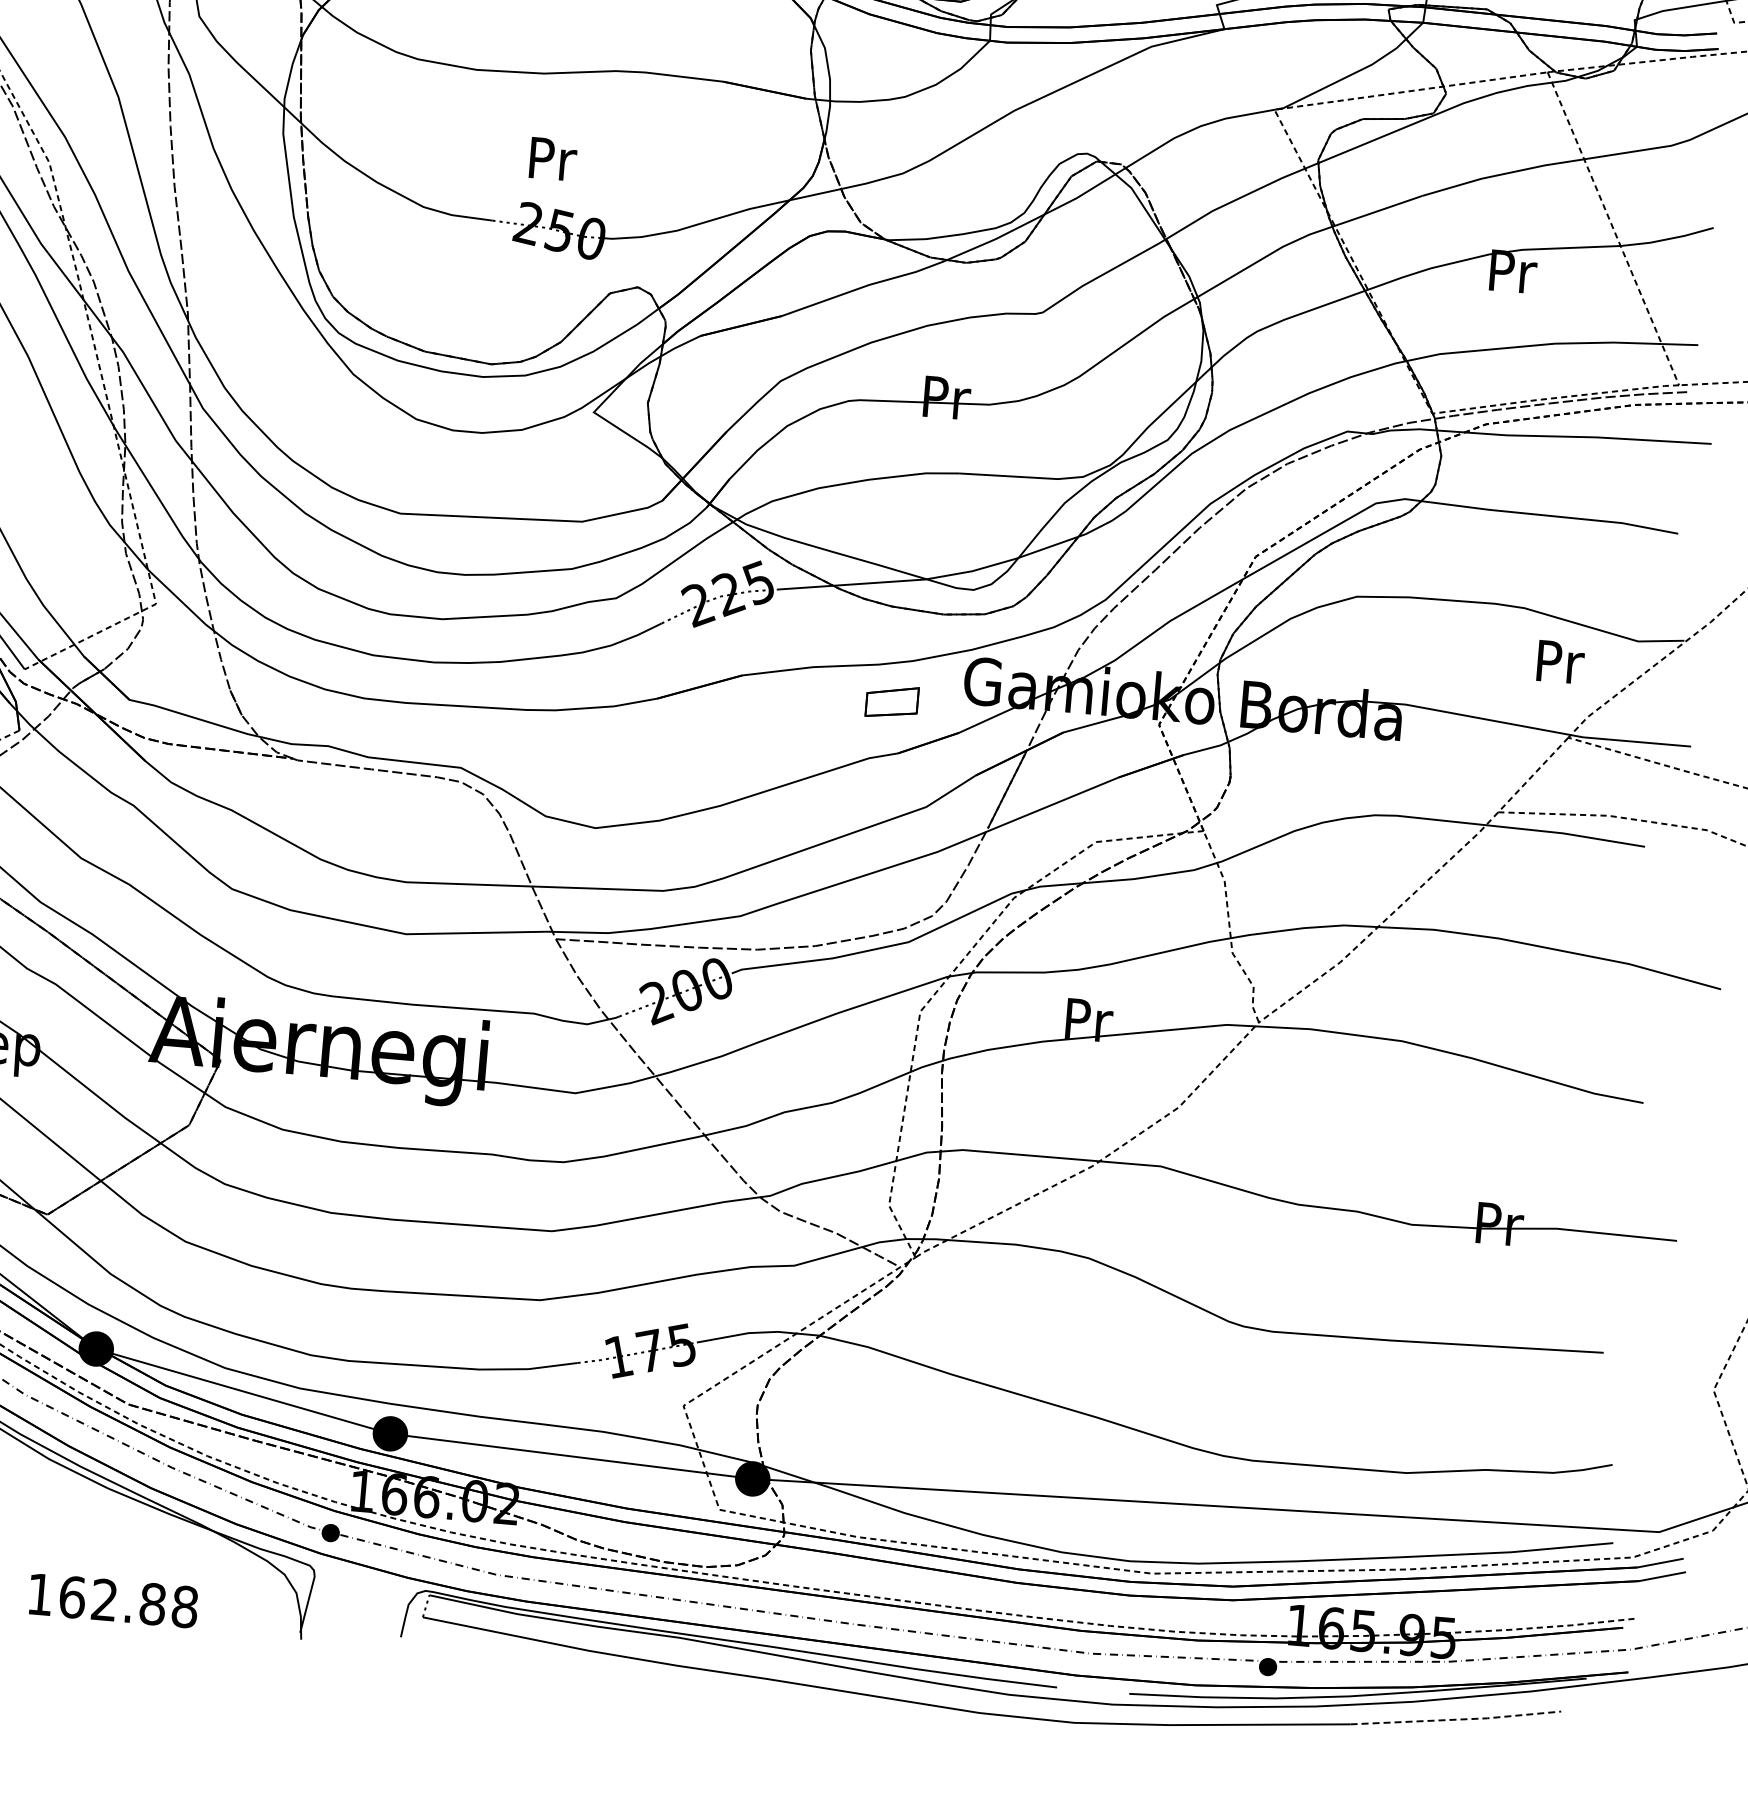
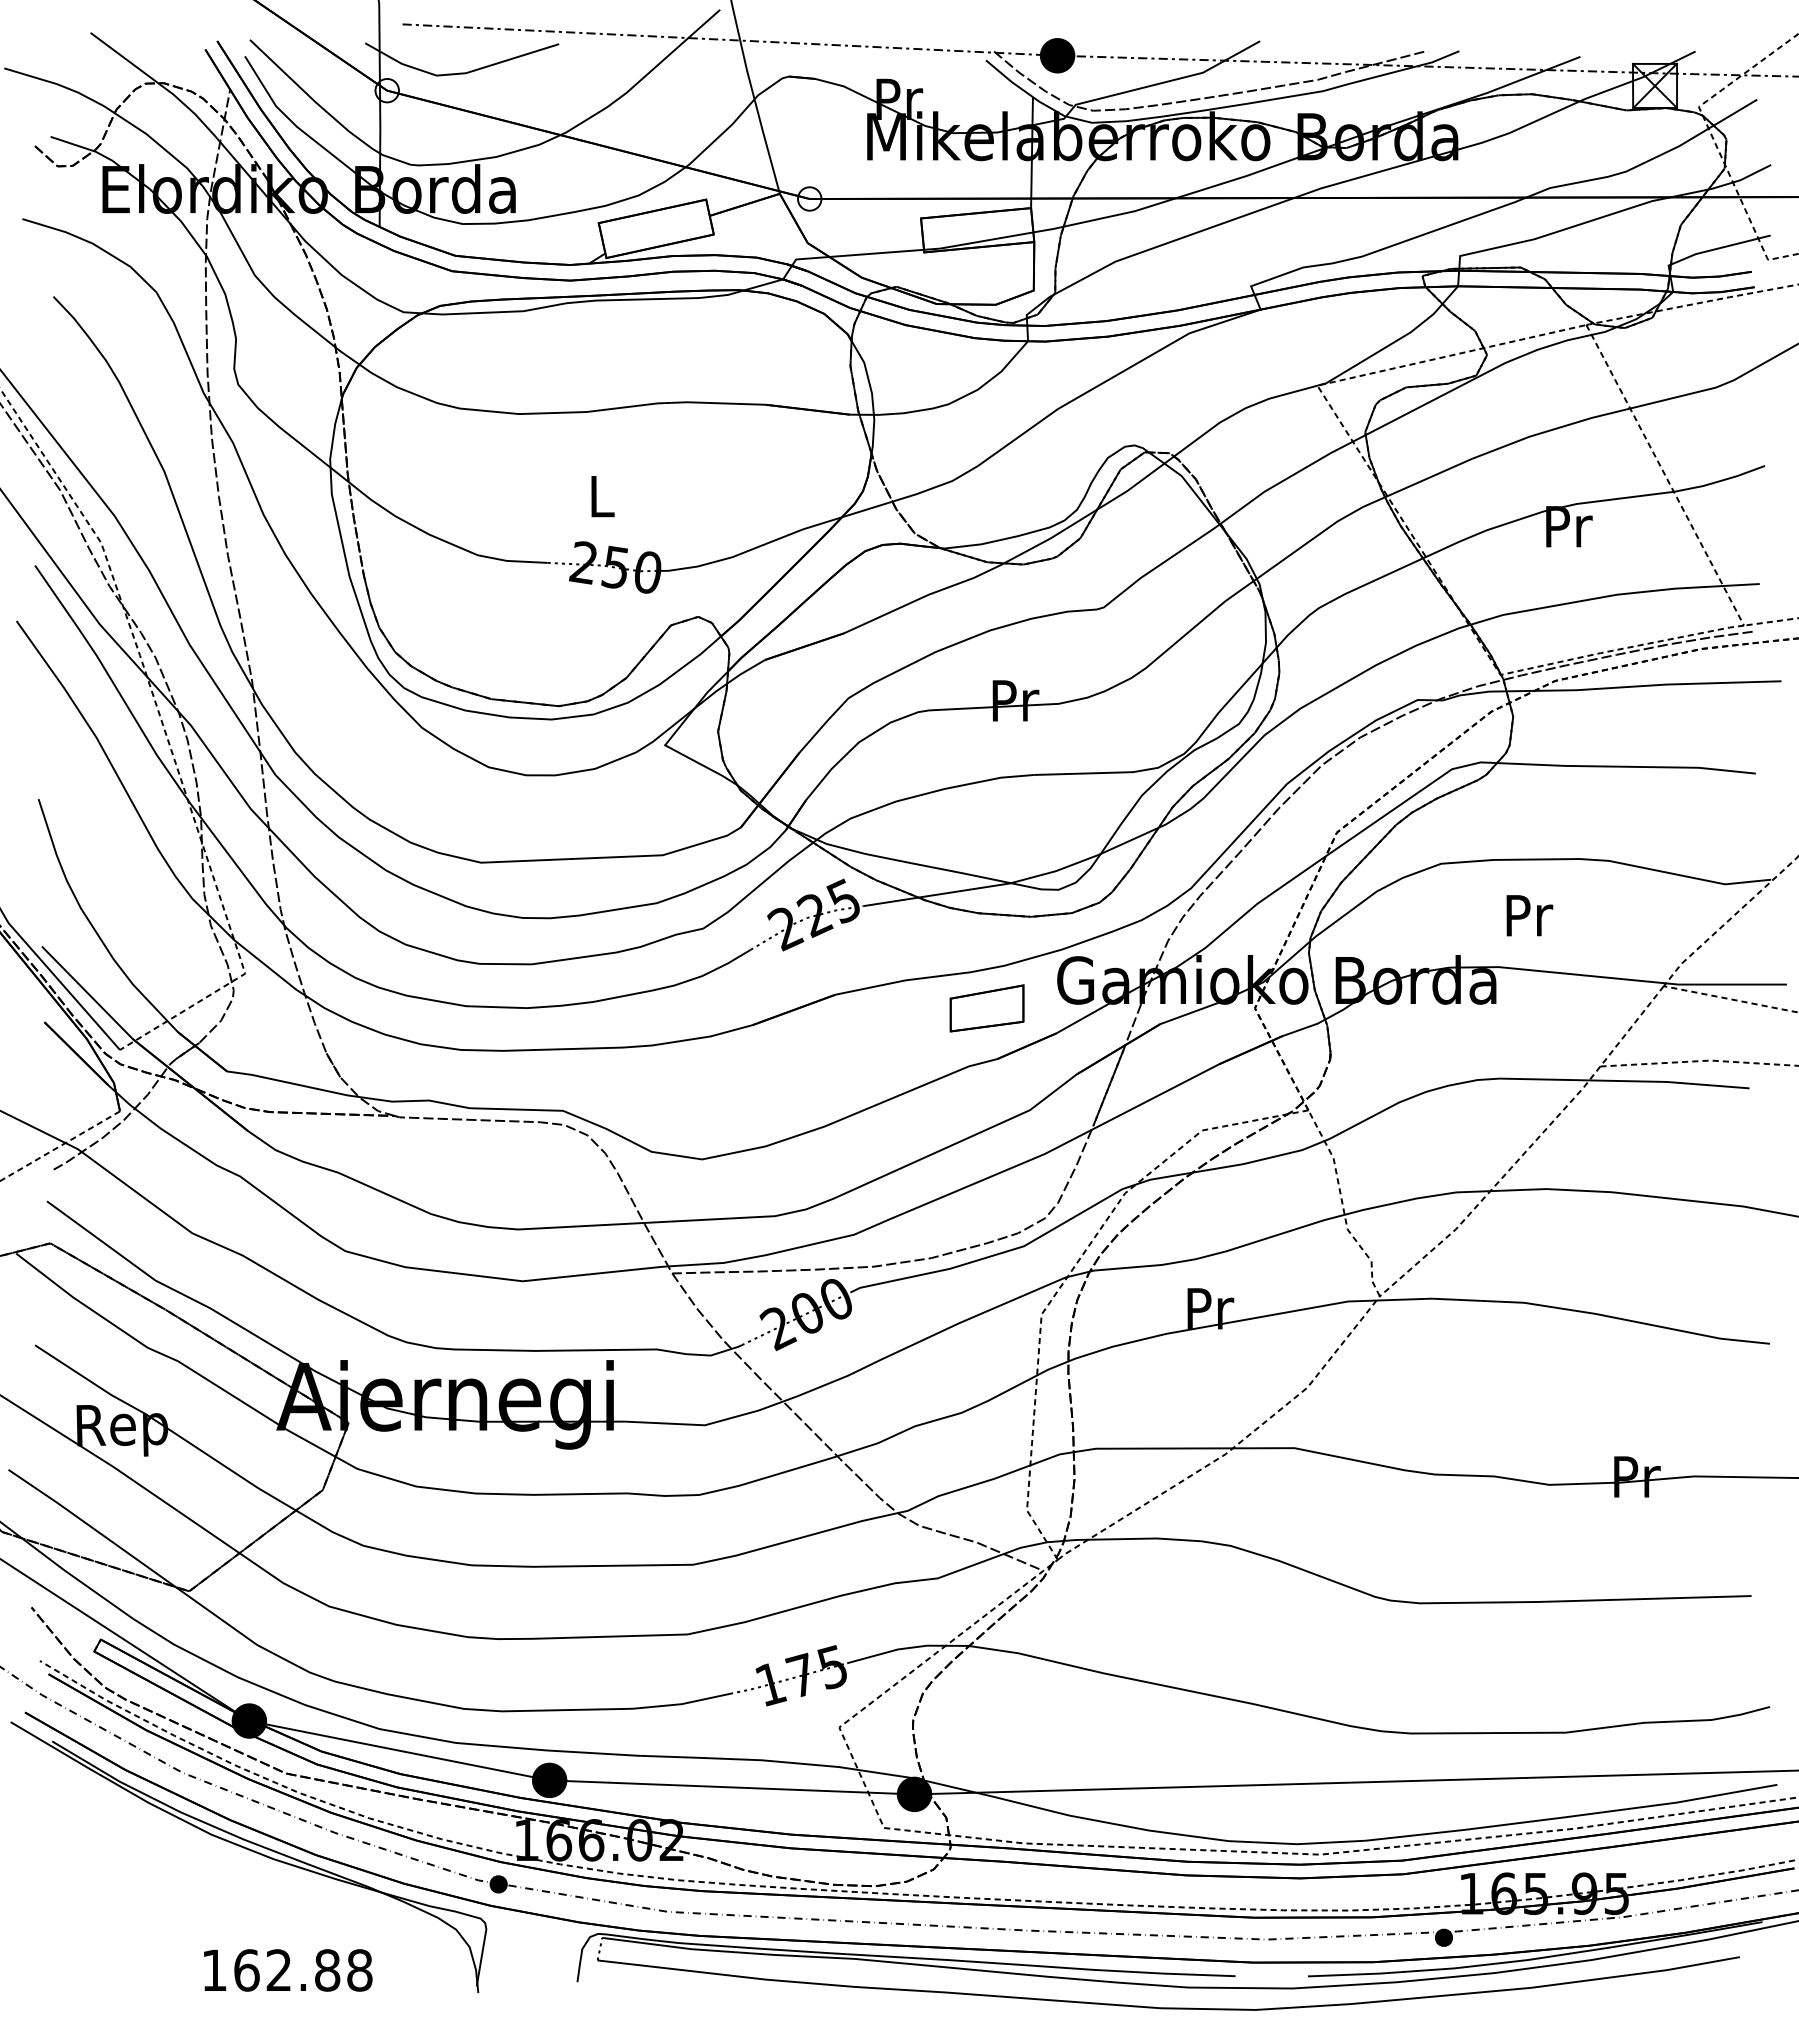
text: (553, 159) -> (603, 496), Pr -> L
text: (1560, 662) -> (1529, 915), moved
part: (891, 702) -> (986, 1008), size x1.43
line: (1457, 1720) -> (1637, 1974), dashed -> solid

